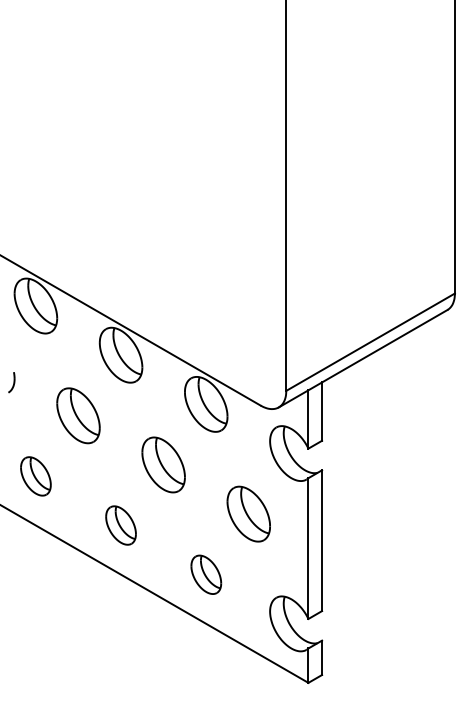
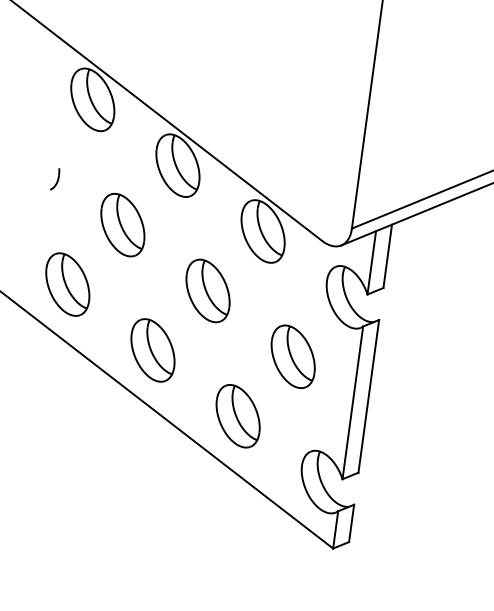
part: (35, 476) -> (67, 284), size x1.43
part: (120, 525) -> (152, 350), size x1.43
part: (206, 574) -> (238, 416), size x1.43

